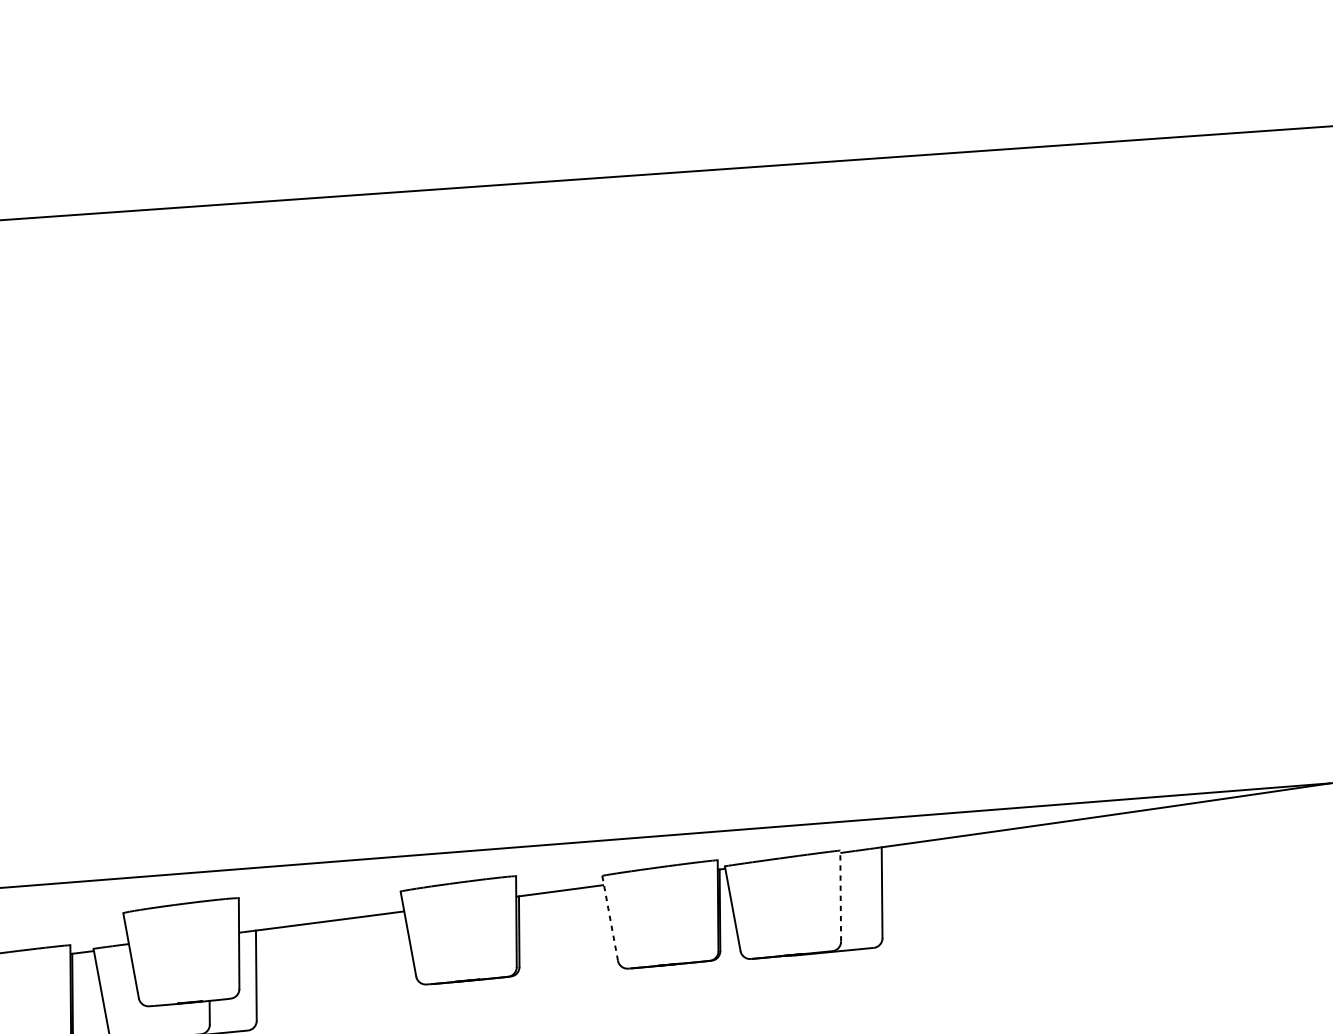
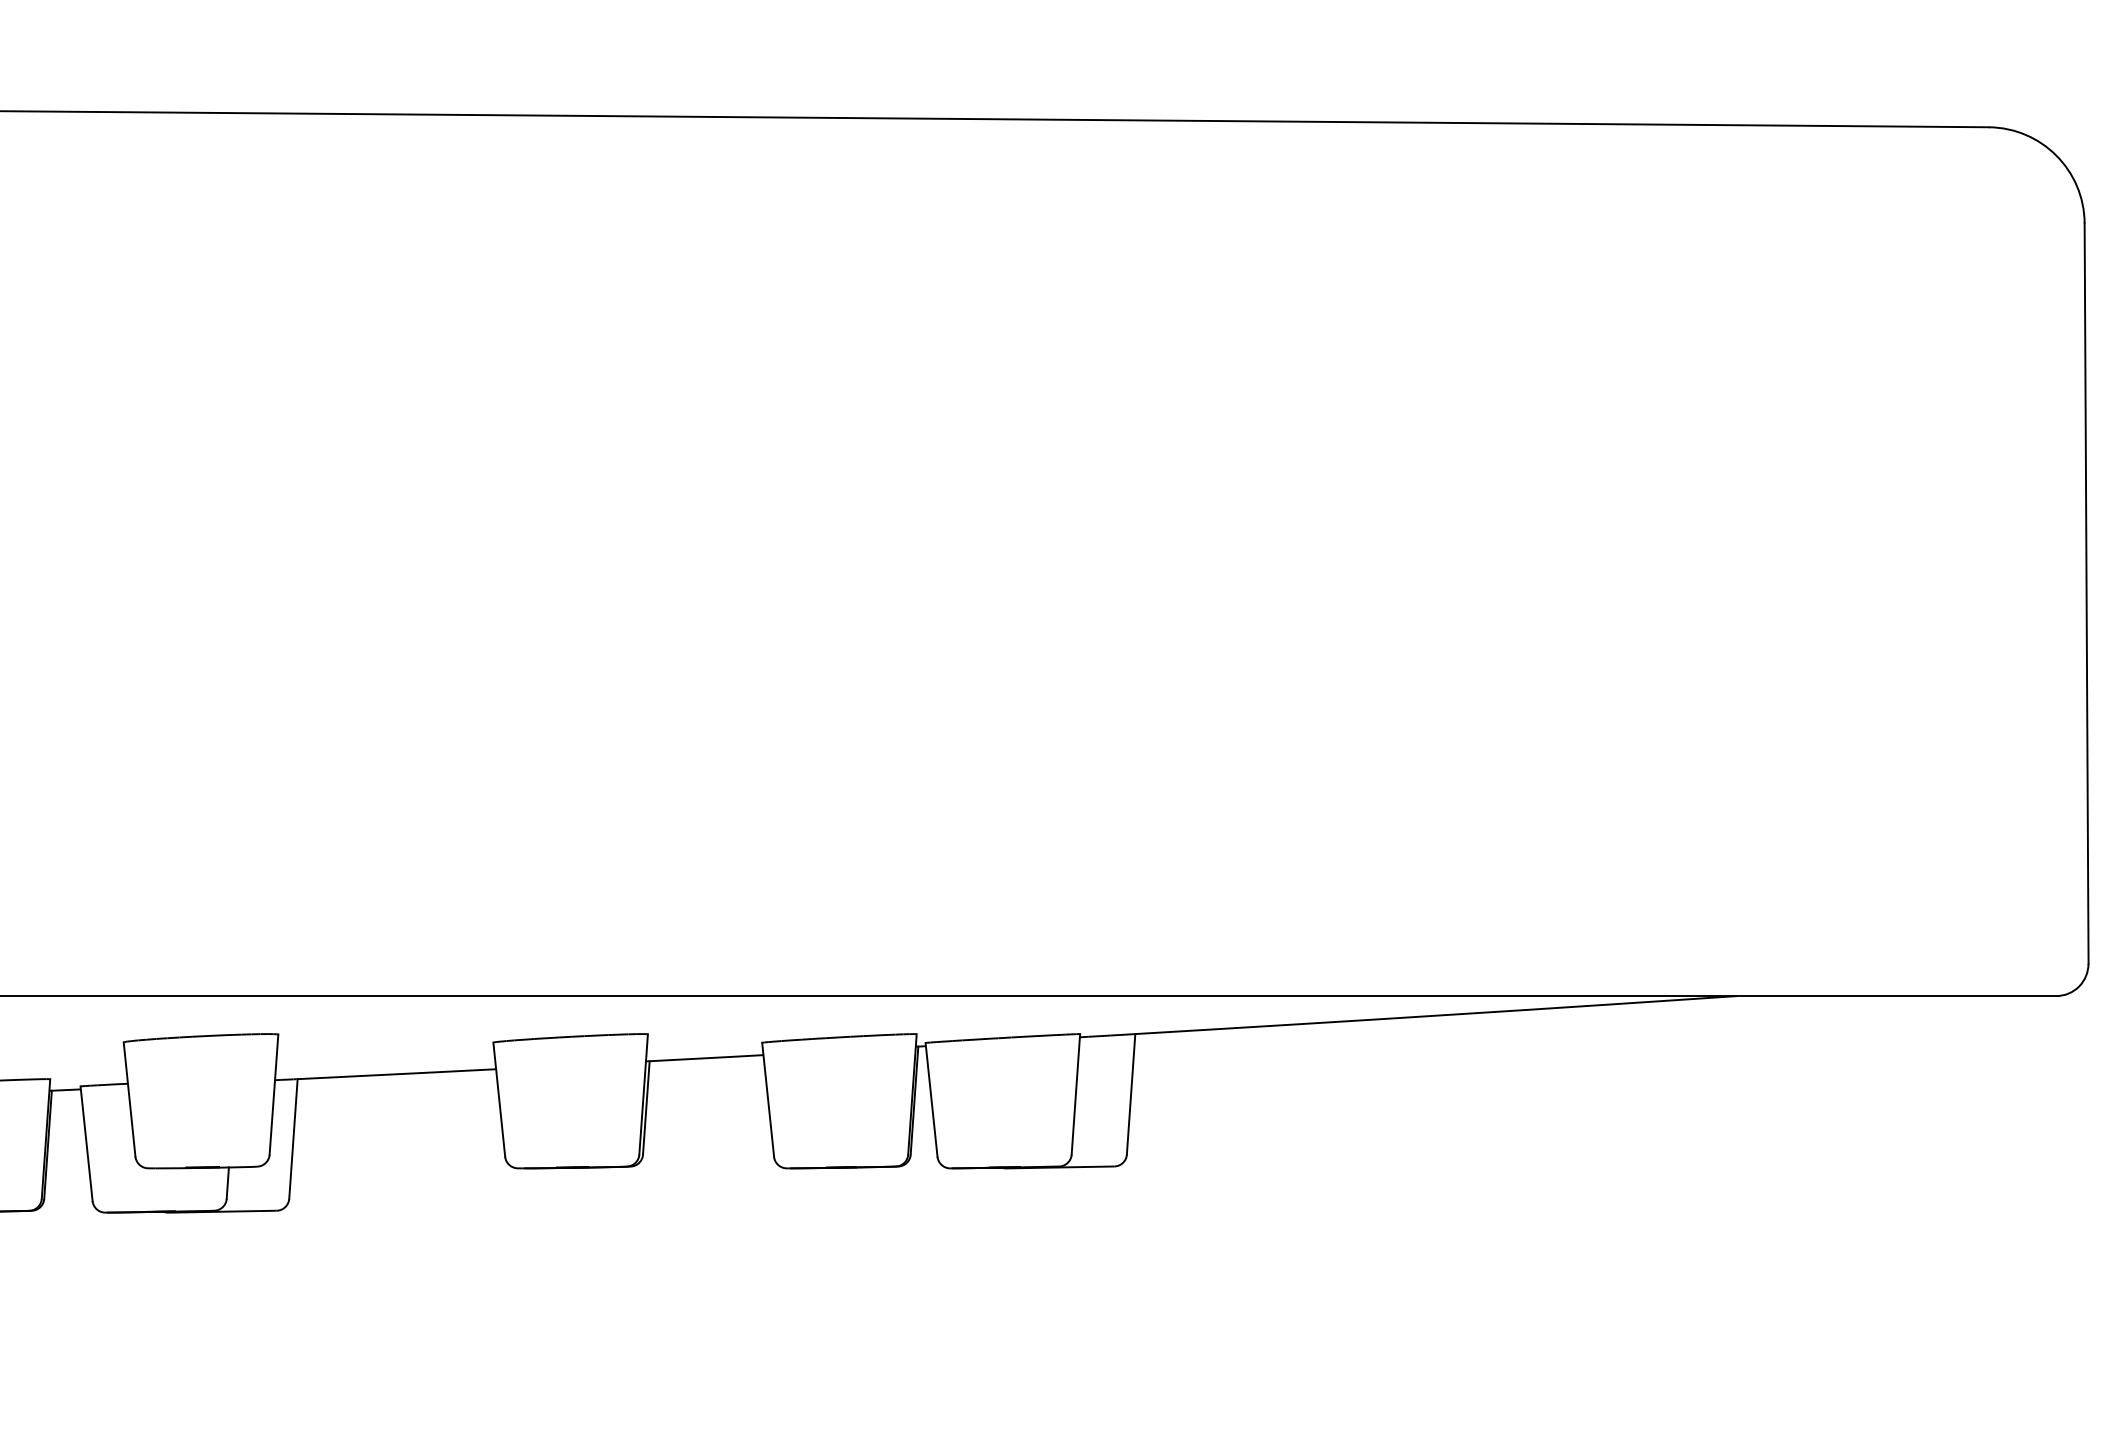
line: (840, 895) -> (1075, 1093), dashed -> solid
line: (610, 918) -> (768, 1099), dashed -> solid

